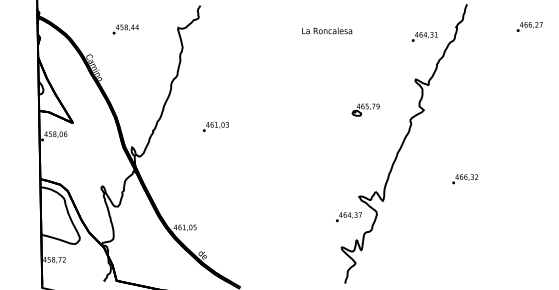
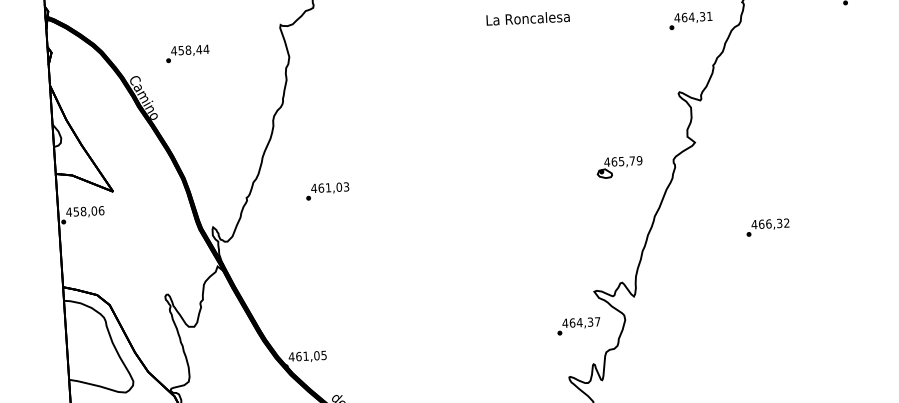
text: (125, 29) -> (187, 53), moved
part: (365, 109) -> (618, 166), moved
text: (215, 126) -> (326, 190), moved
text: (465, 179) -> (768, 227), moved

